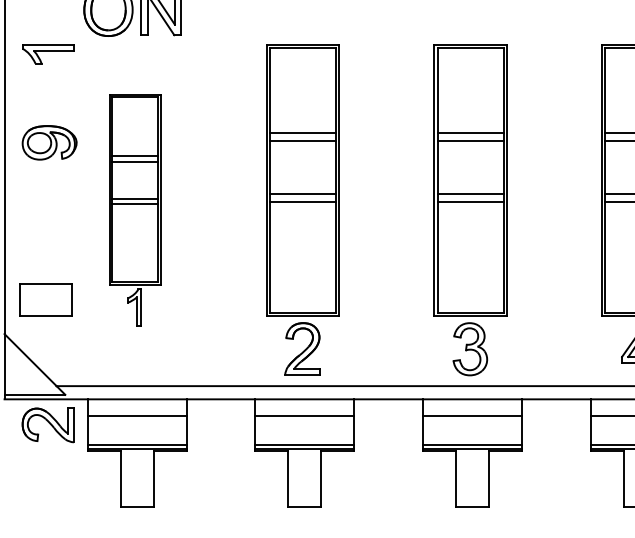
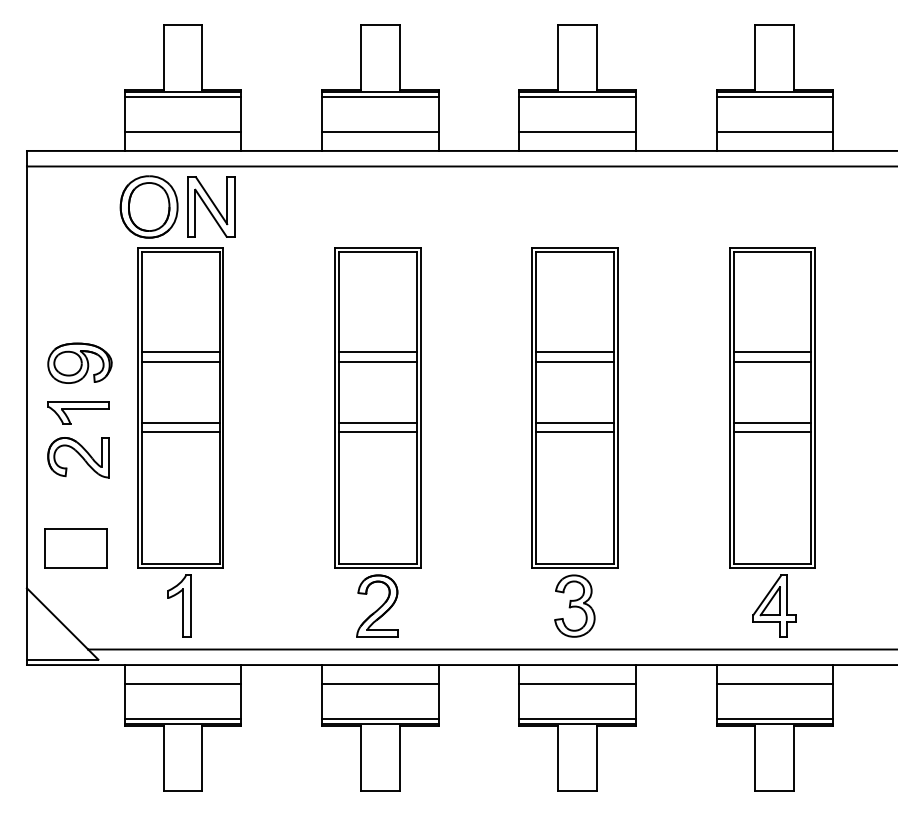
part: (48, 53) -> (78, 412), moved
part: (135, 210) -> (180, 442), size x1.43
part: (48, 425) -> (78, 457), moved

